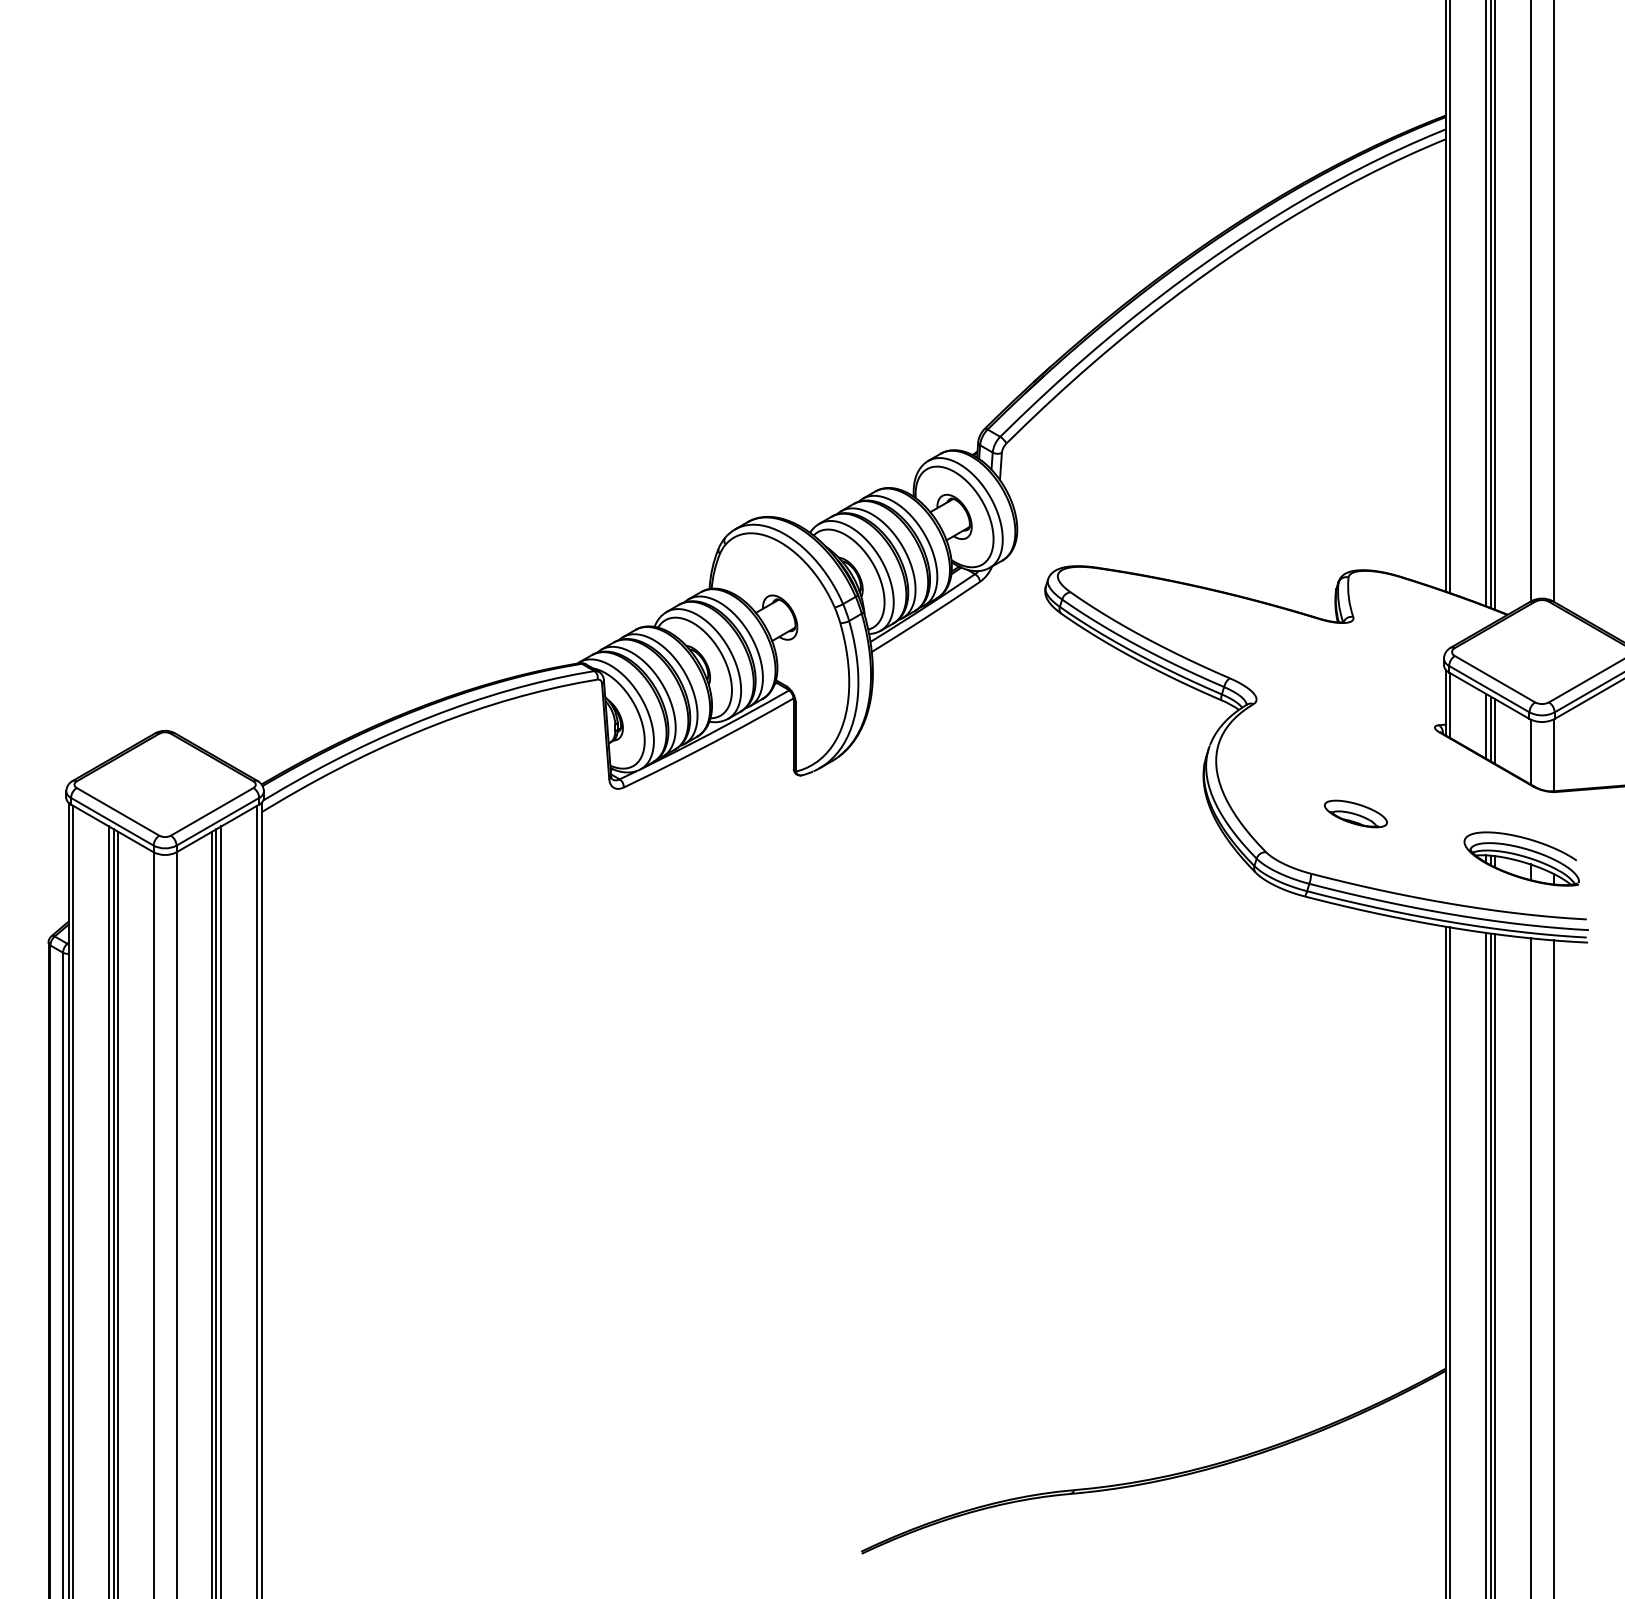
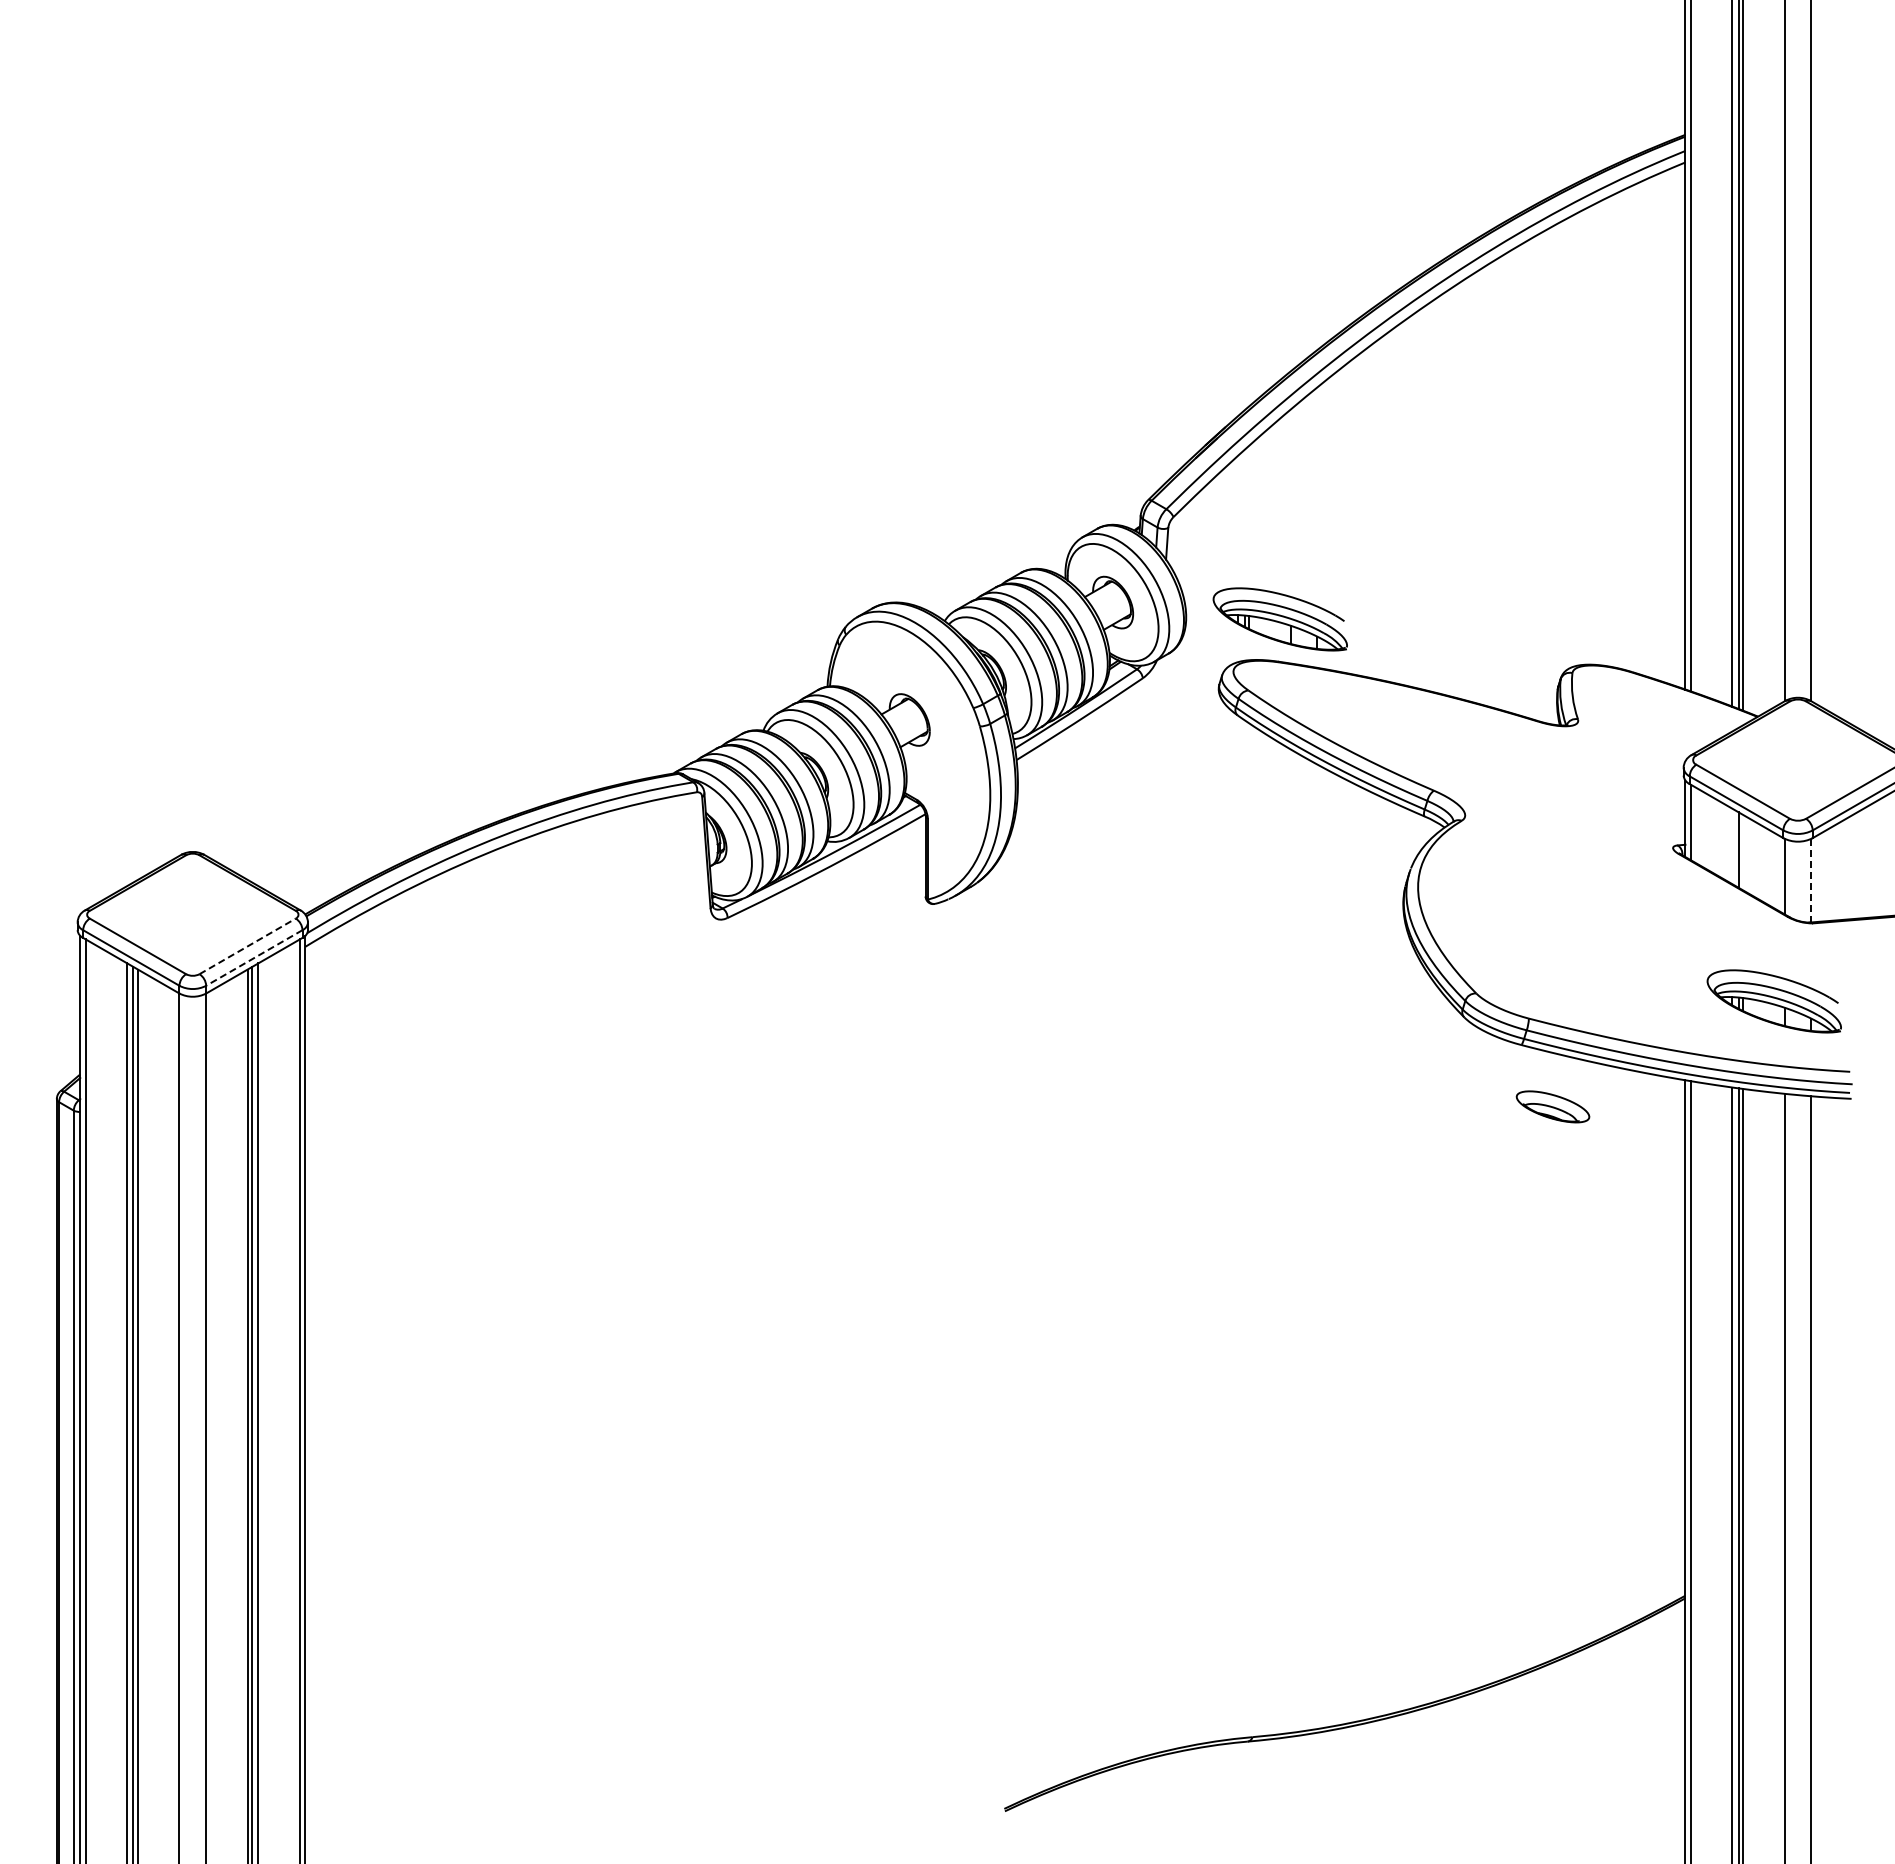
part: (1097, 531) -> (1279, 619), added
line: (1485, 726) -> (1732, 846), removed
line: (1495, 731) -> (1743, 852), removed
line: (1553, 755) -> (1811, 880), solid -> dashed
line: (212, 811) -> (247, 946), solid -> dashed
part: (1355, 813) -> (1552, 1106), moved
line: (218, 821) -> (254, 957), solid -> dashed

